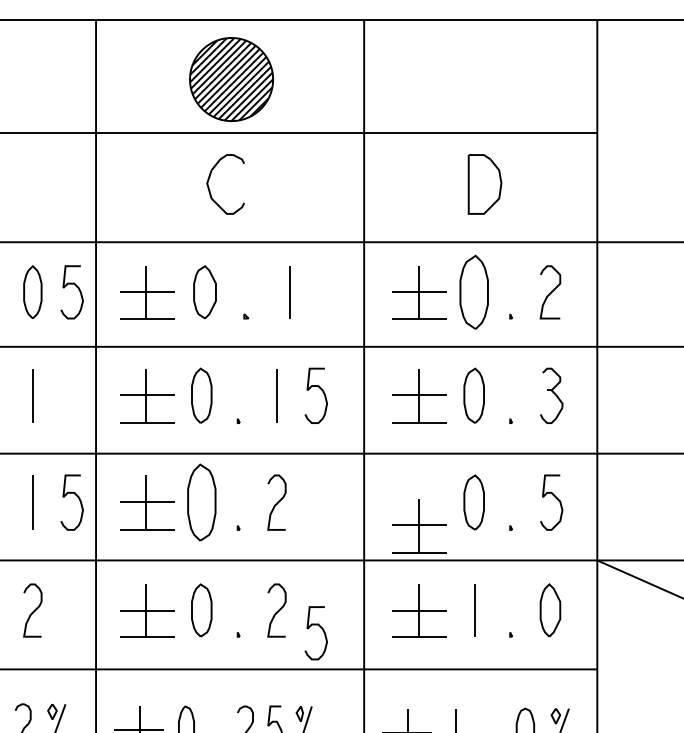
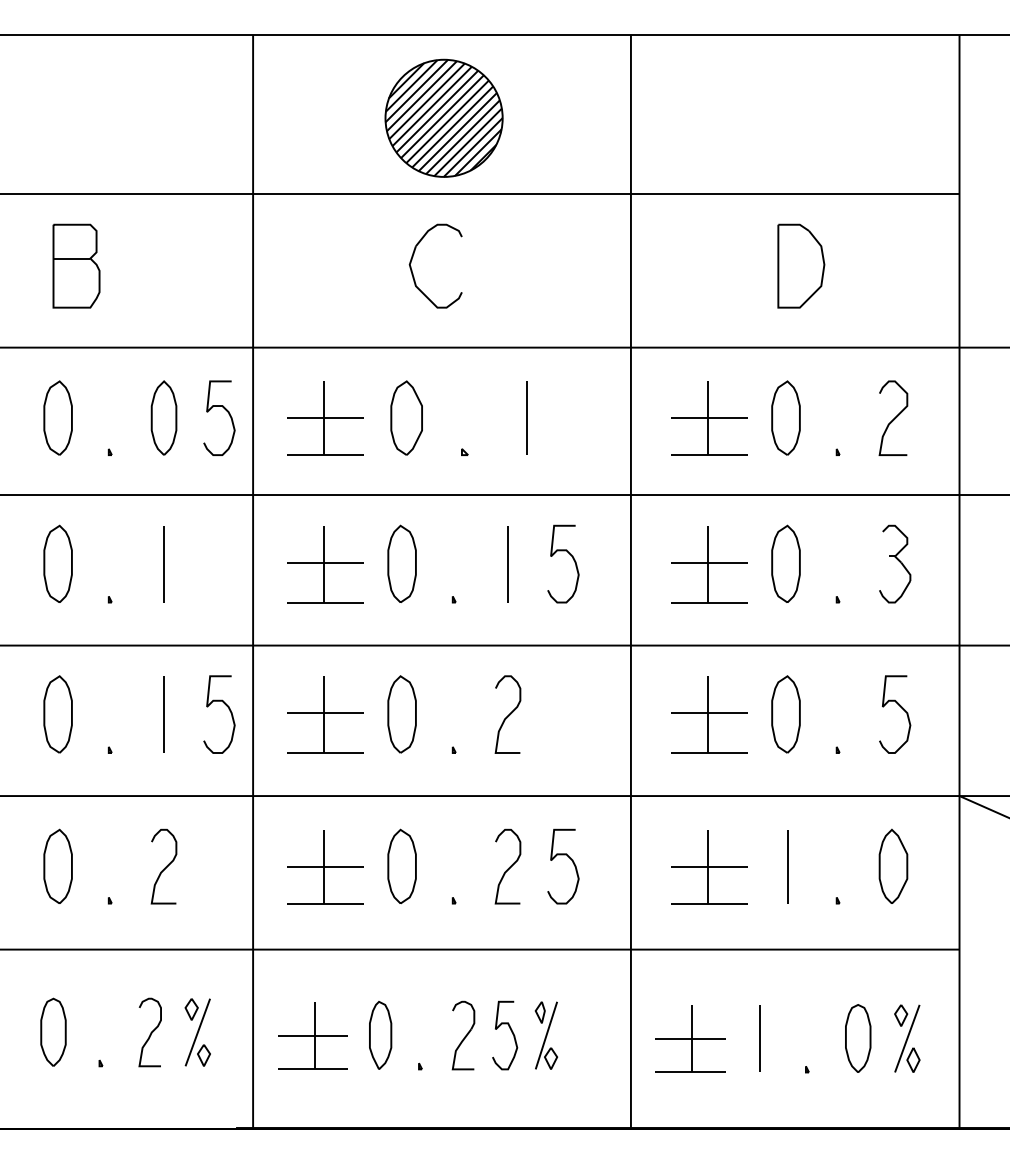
part: (473, 291) -> (785, 417), size x0.71
part: (201, 502) -> (401, 714), size x0.71
part: (419, 525) -> (709, 714), moved
curve: (322, 630) -> (572, 862), moved

